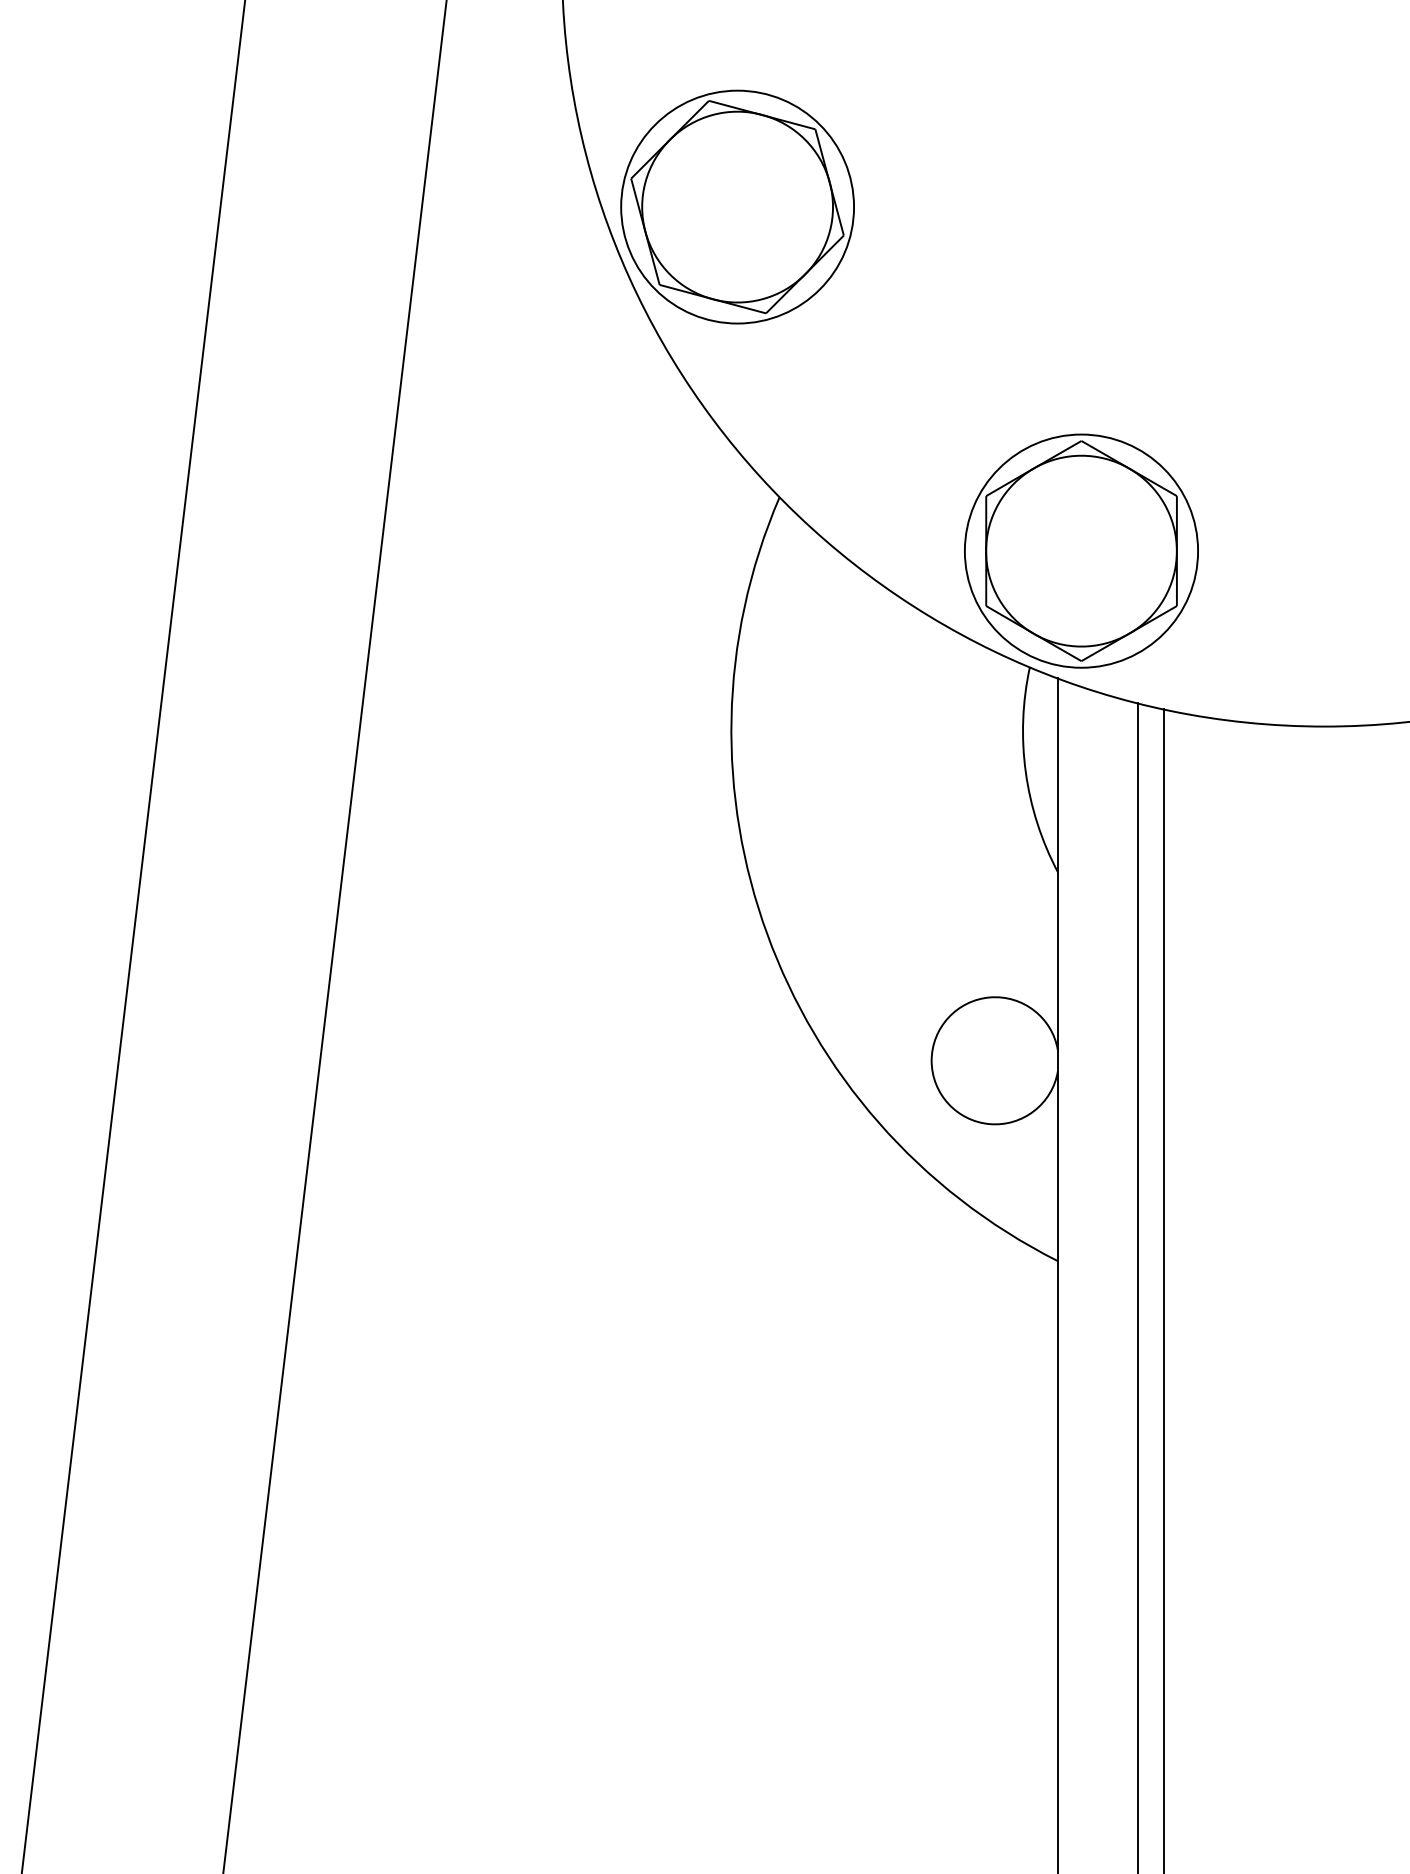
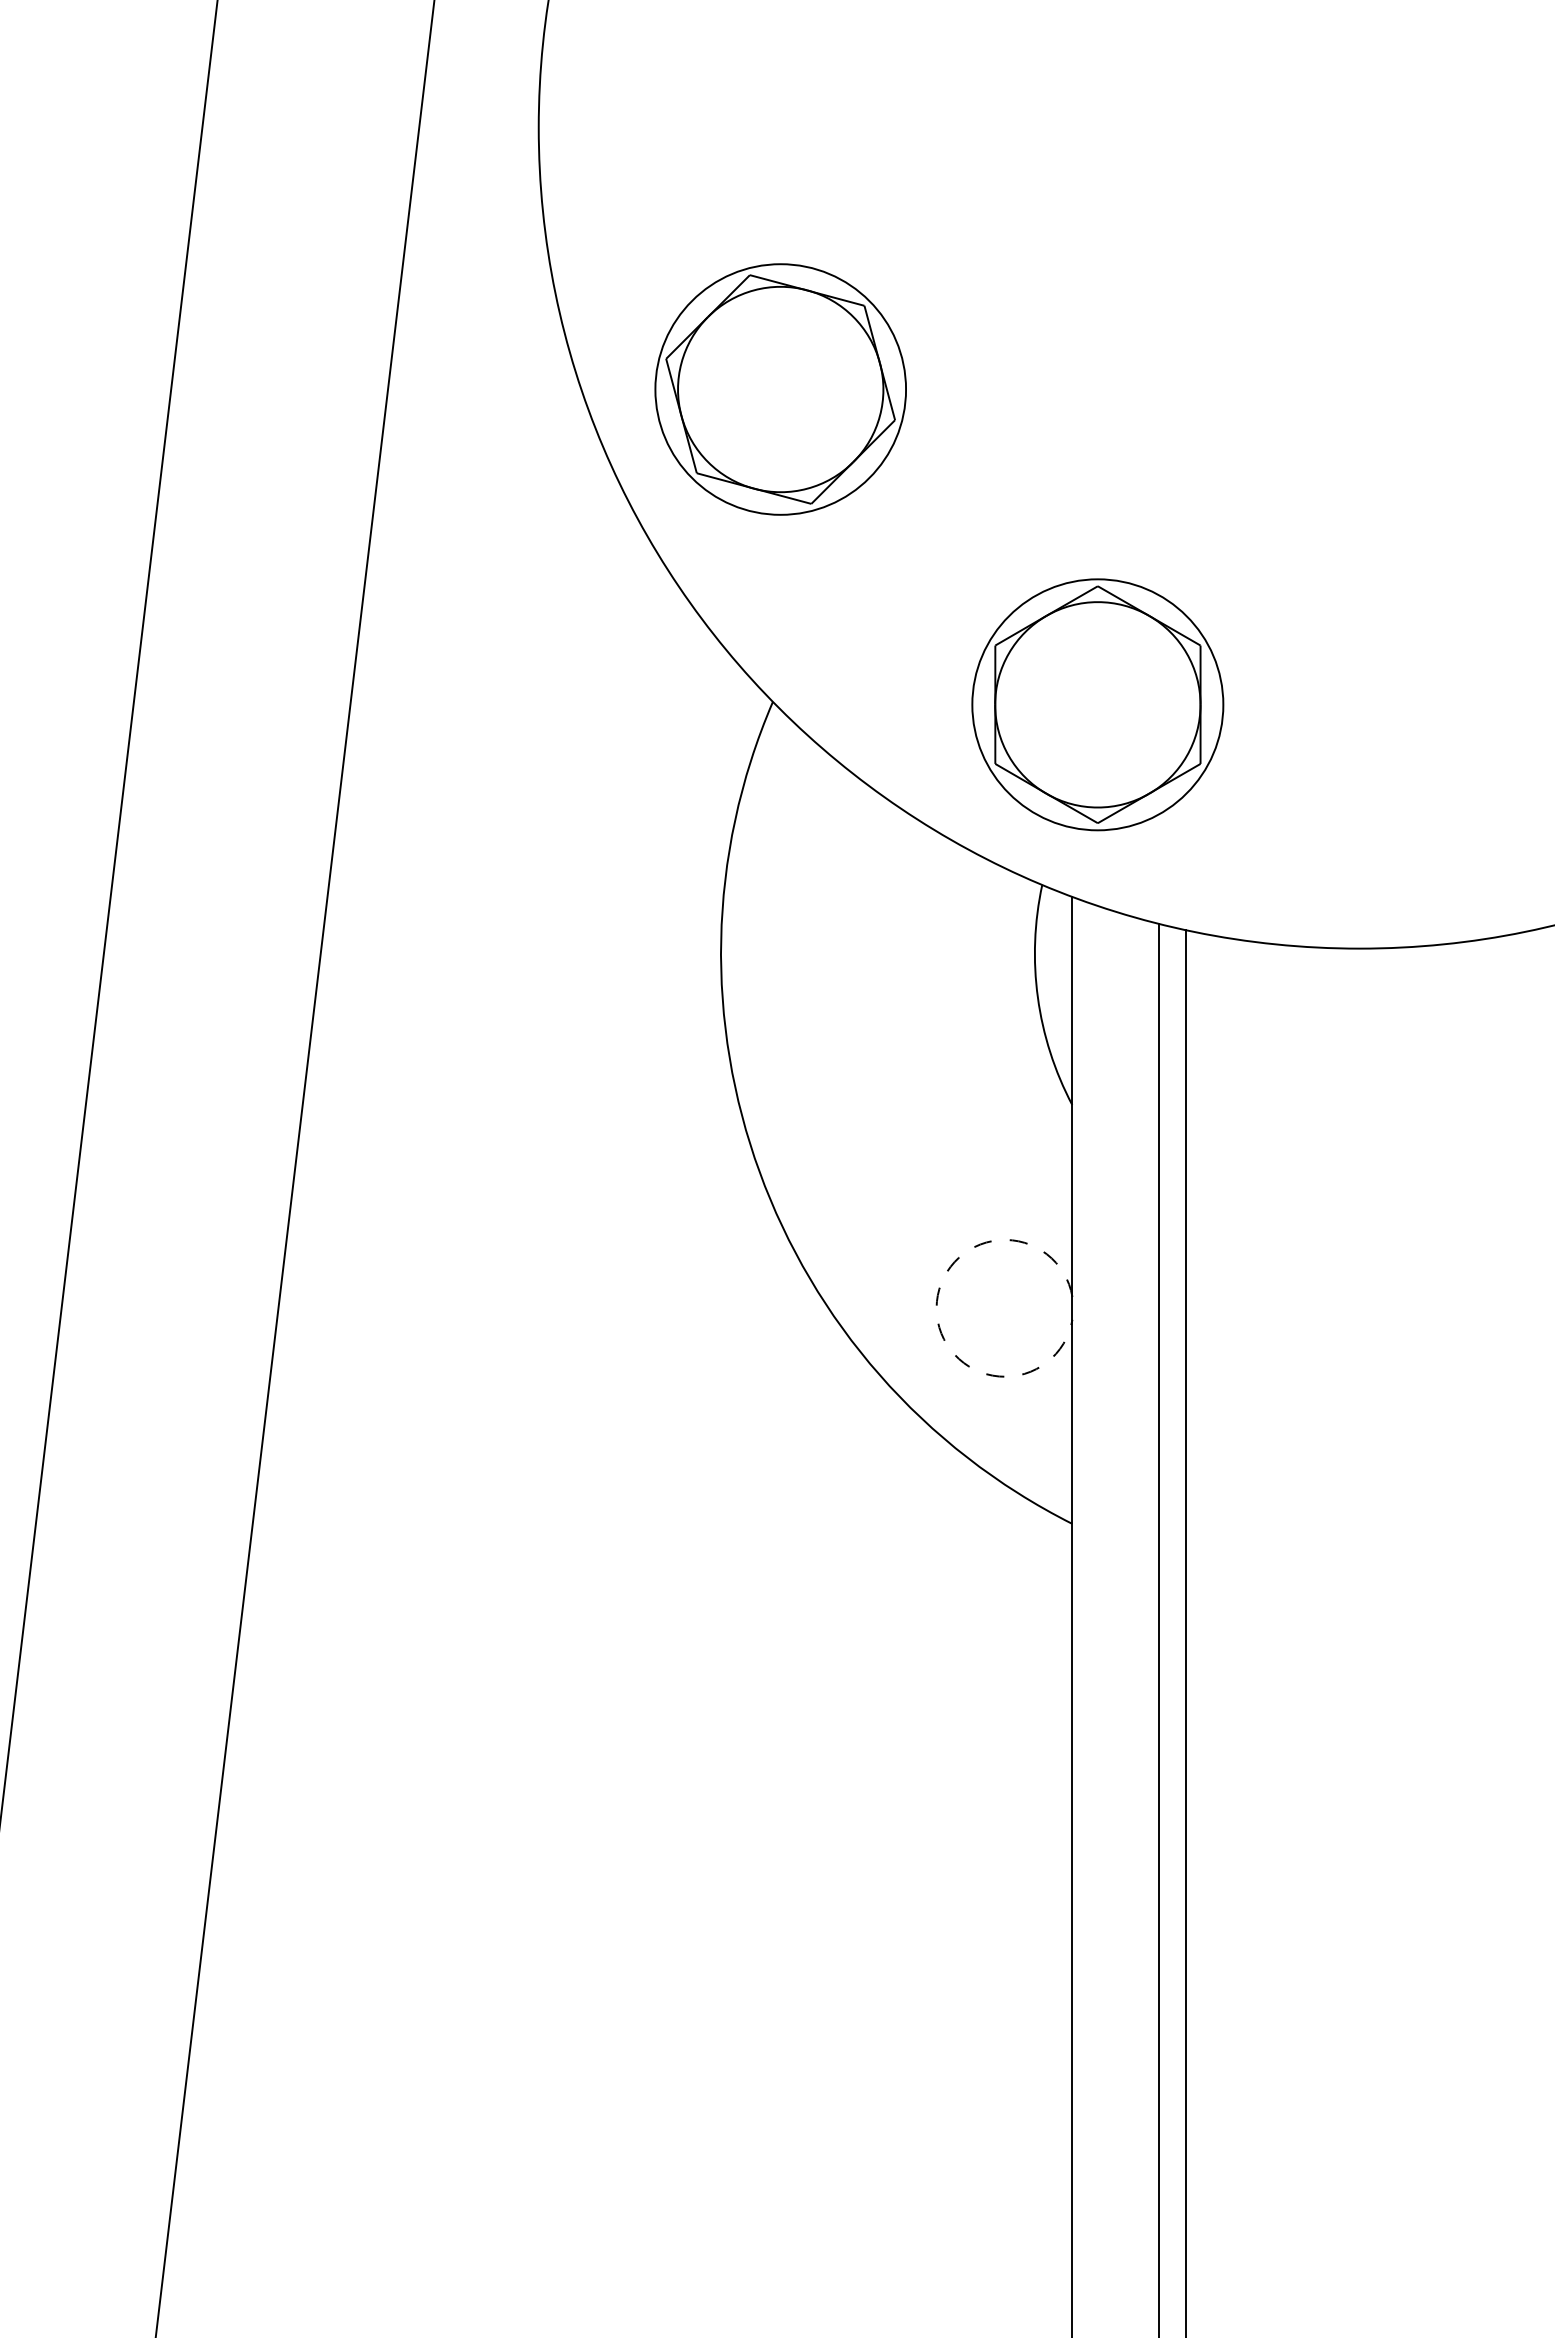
part: (737, 207) -> (780, 389), moved
part: (1081, 550) -> (1097, 704), moved
arc: (931, 1060) -> (936, 1308), solid -> dashed

